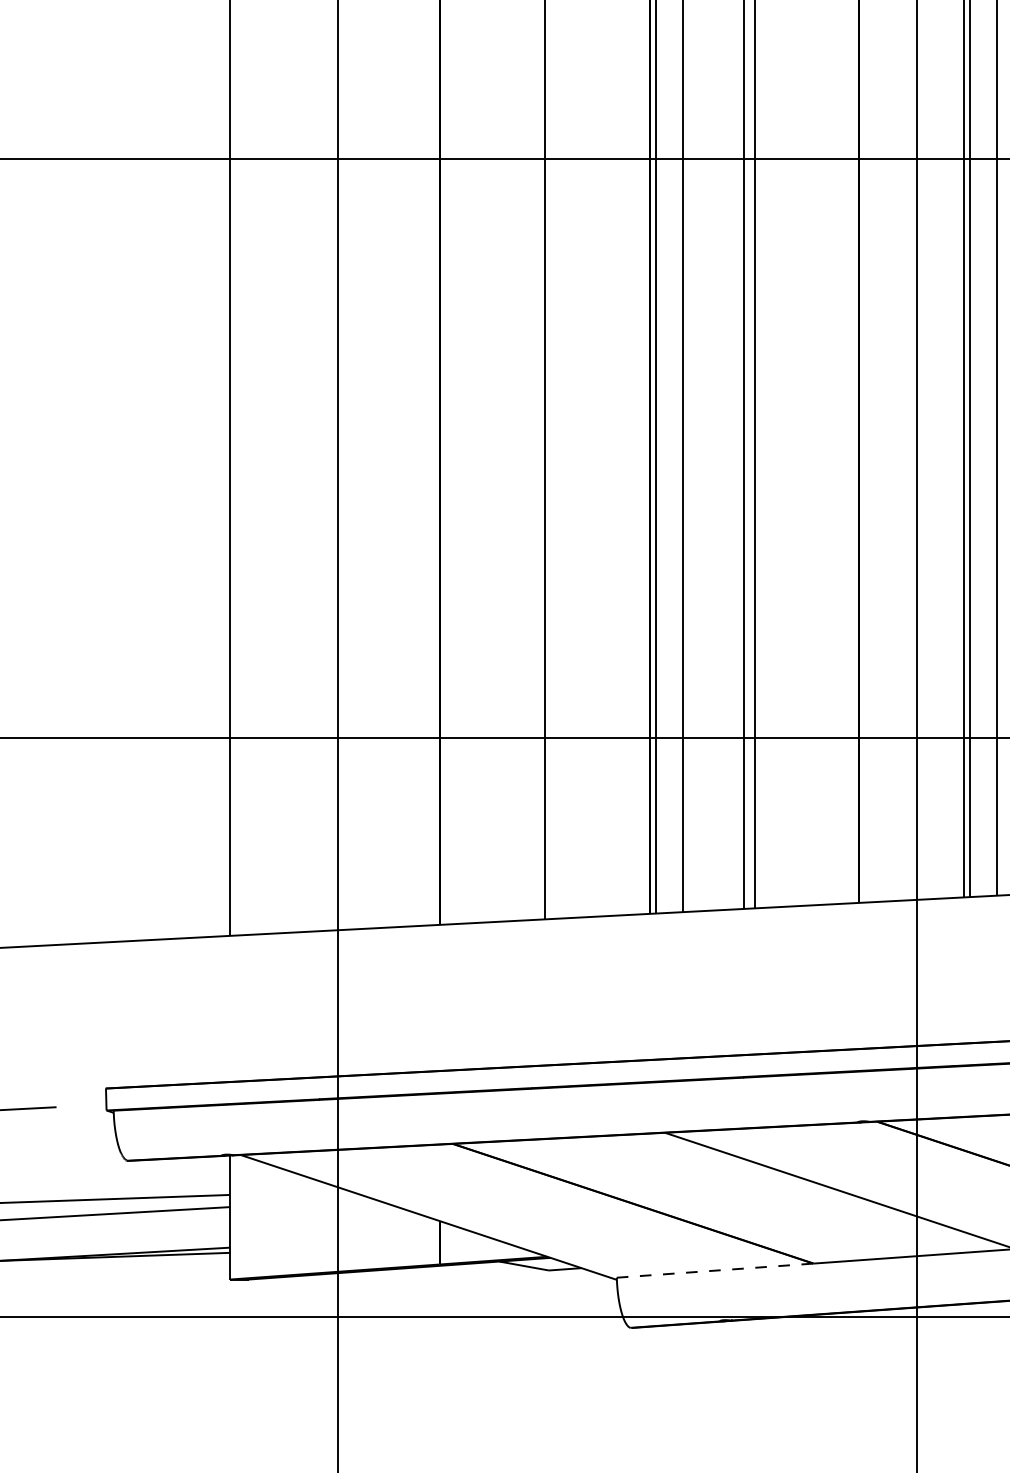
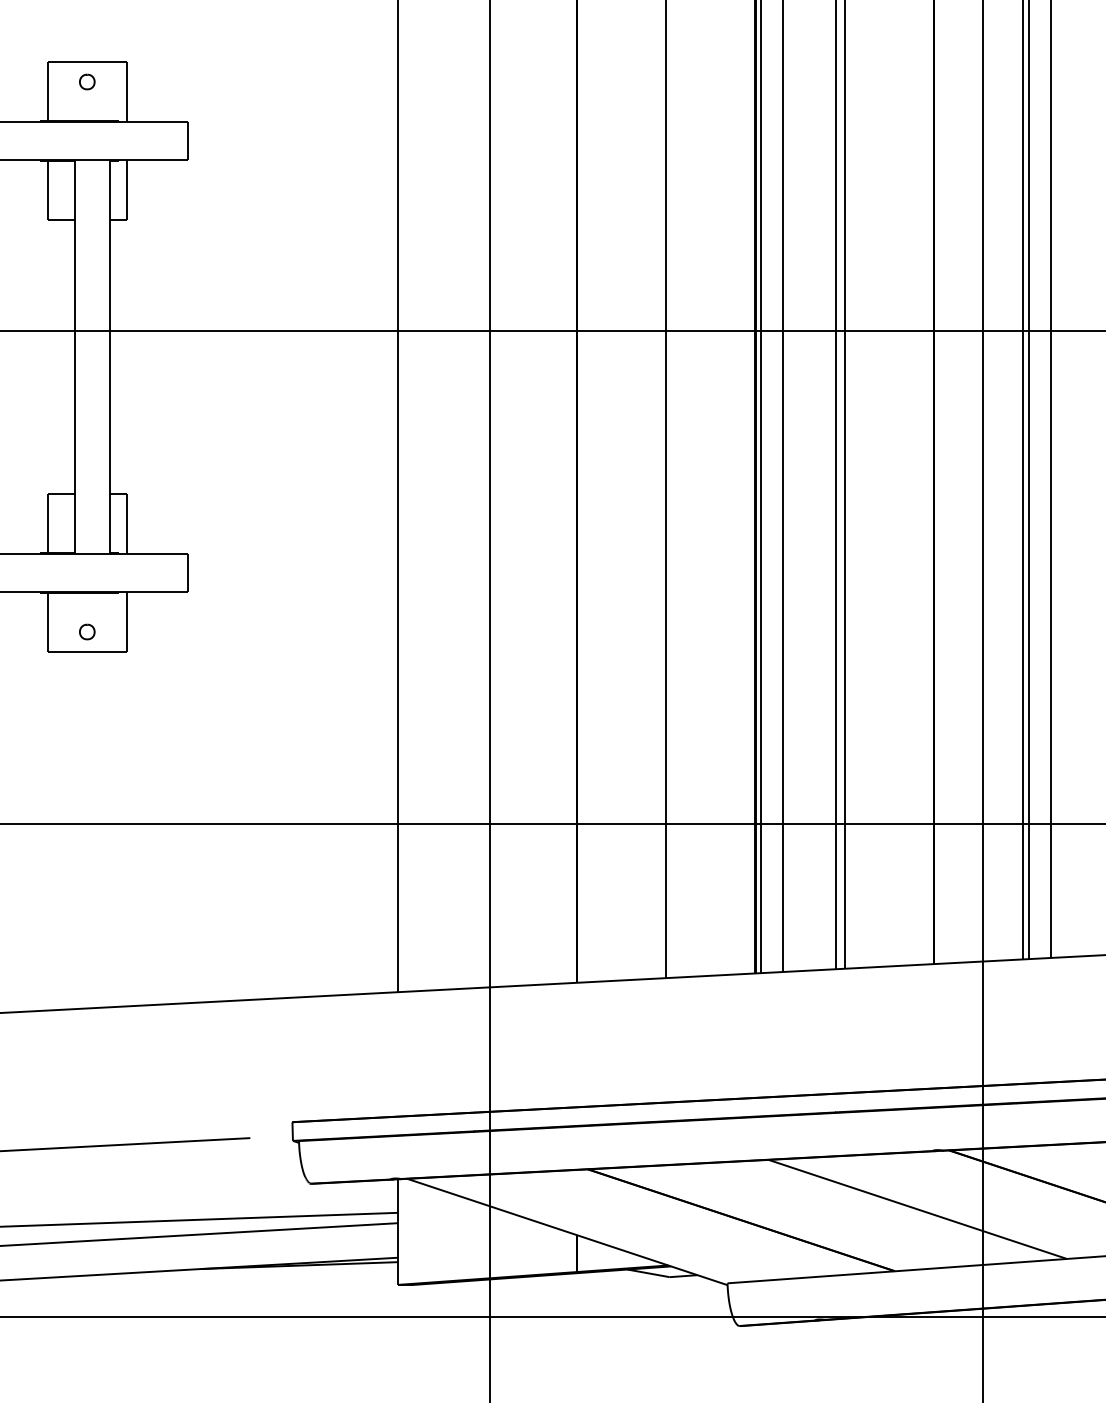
line: (715, 1270) -> (811, 1277), dashed -> solid

